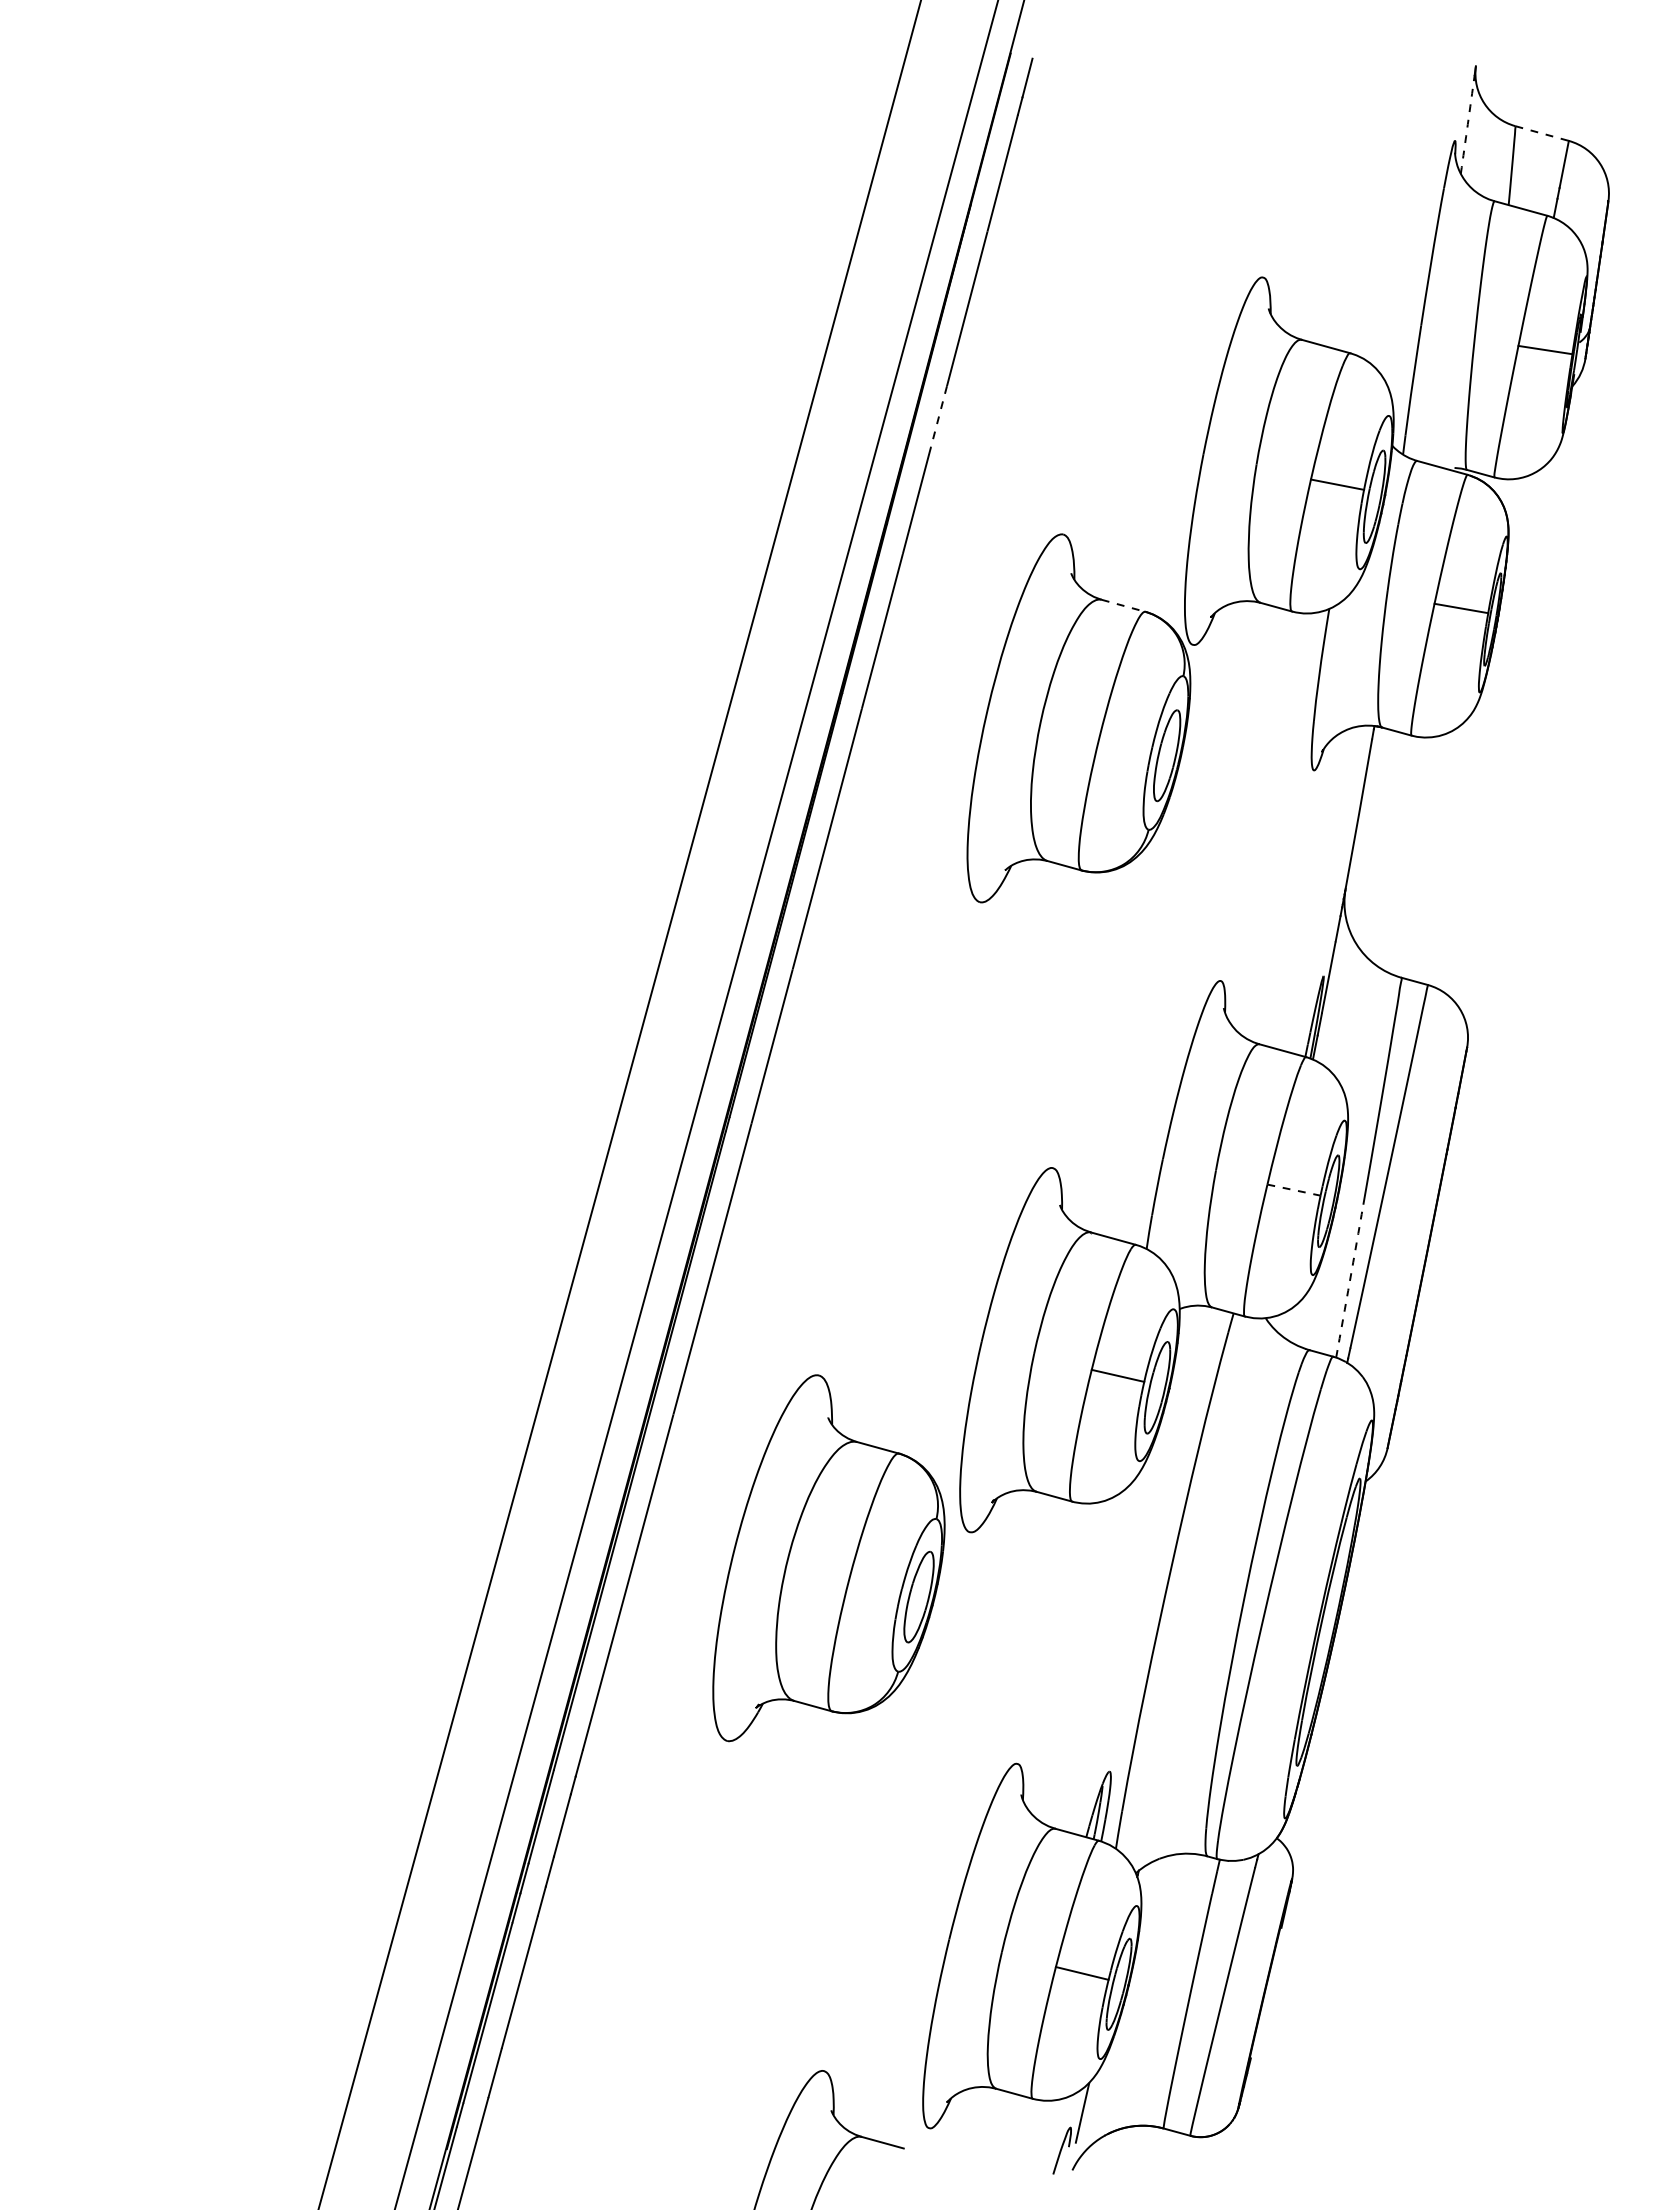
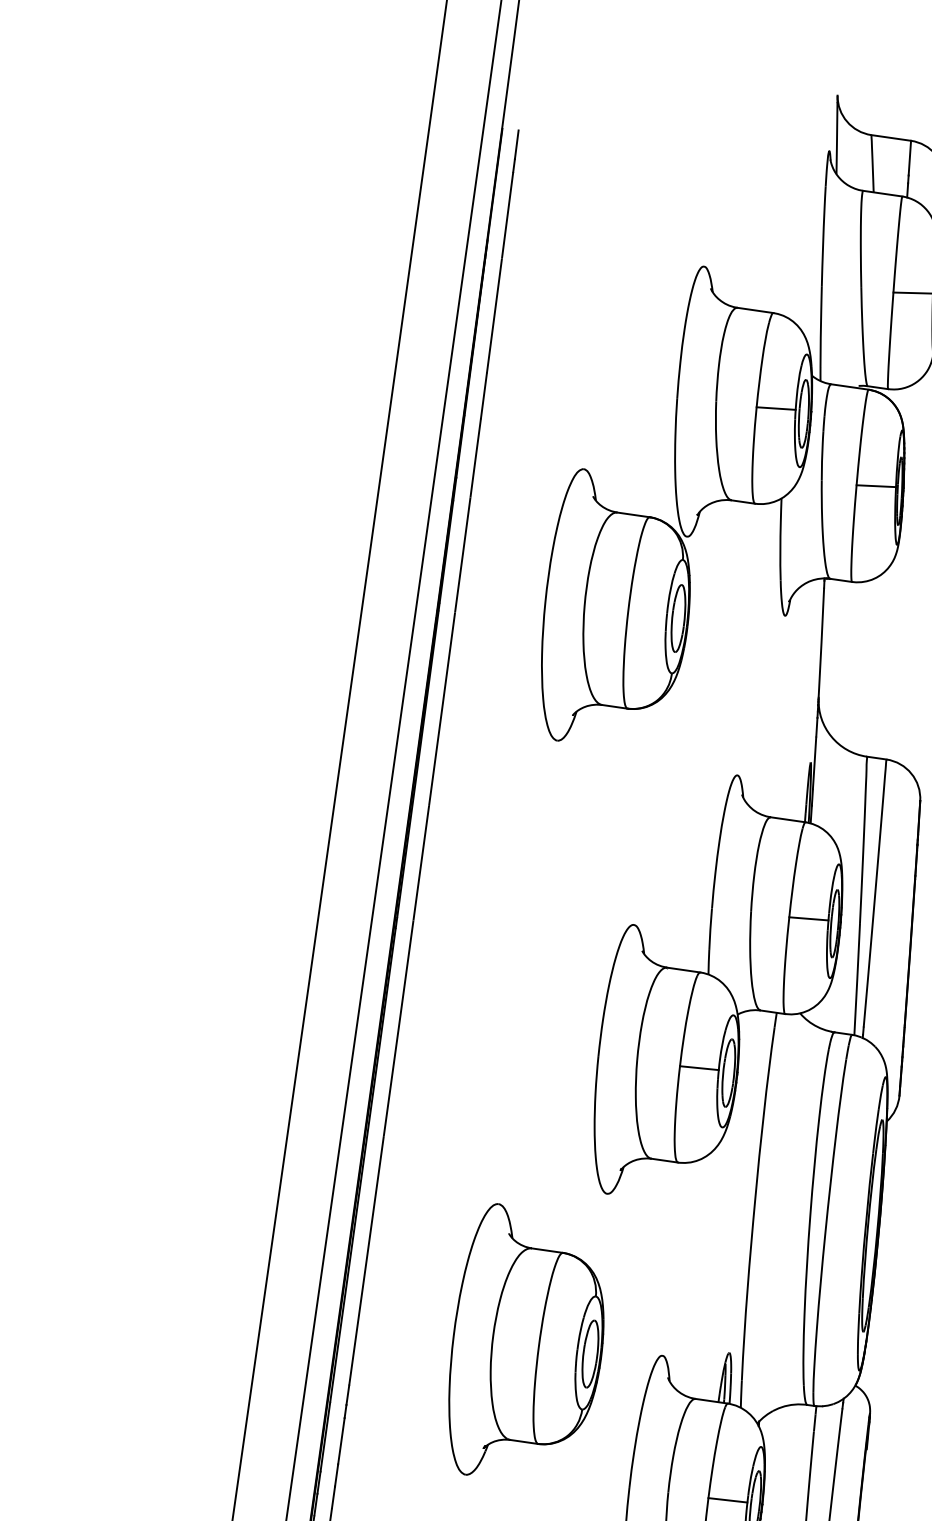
arc: (1467, 124) -> (836, 138), dashed -> solid
line: (1542, 133) -> (891, 137), dashed -> solid
line: (938, 417) -> (483, 396), dashed -> solid
line: (1123, 605) -> (633, 514), dashed -> solid
line: (1294, 1190) -> (809, 919), dashed -> solid
arc: (1349, 1281) -> (857, 979), dashed -> solid
part: (828, 1558) -> (521, 1334), moved

